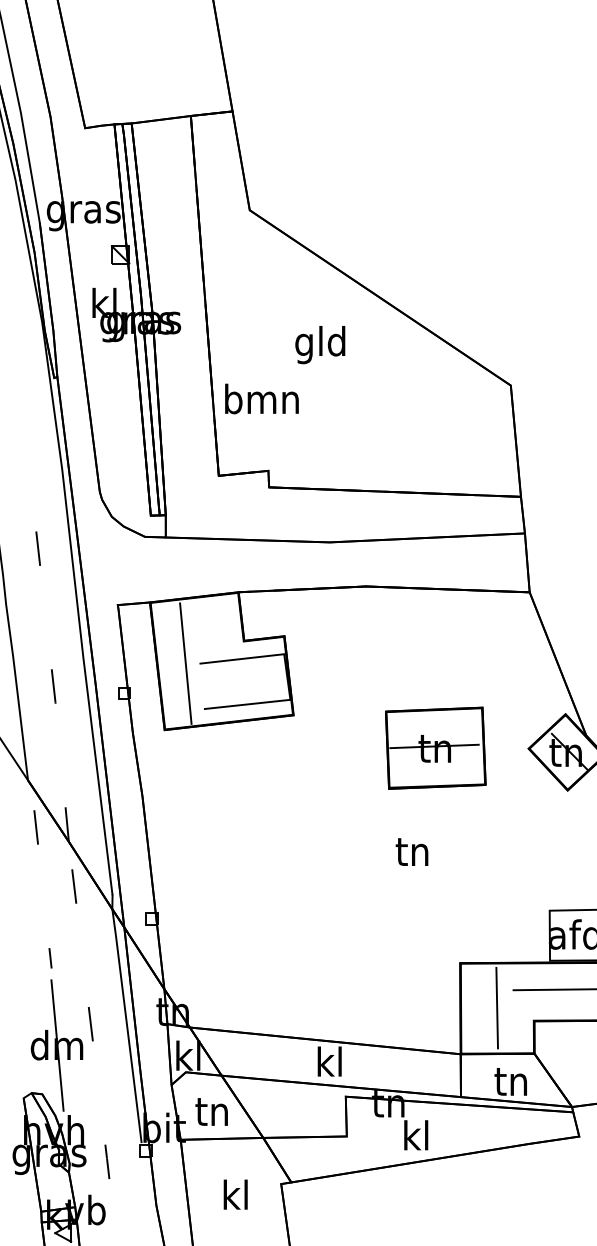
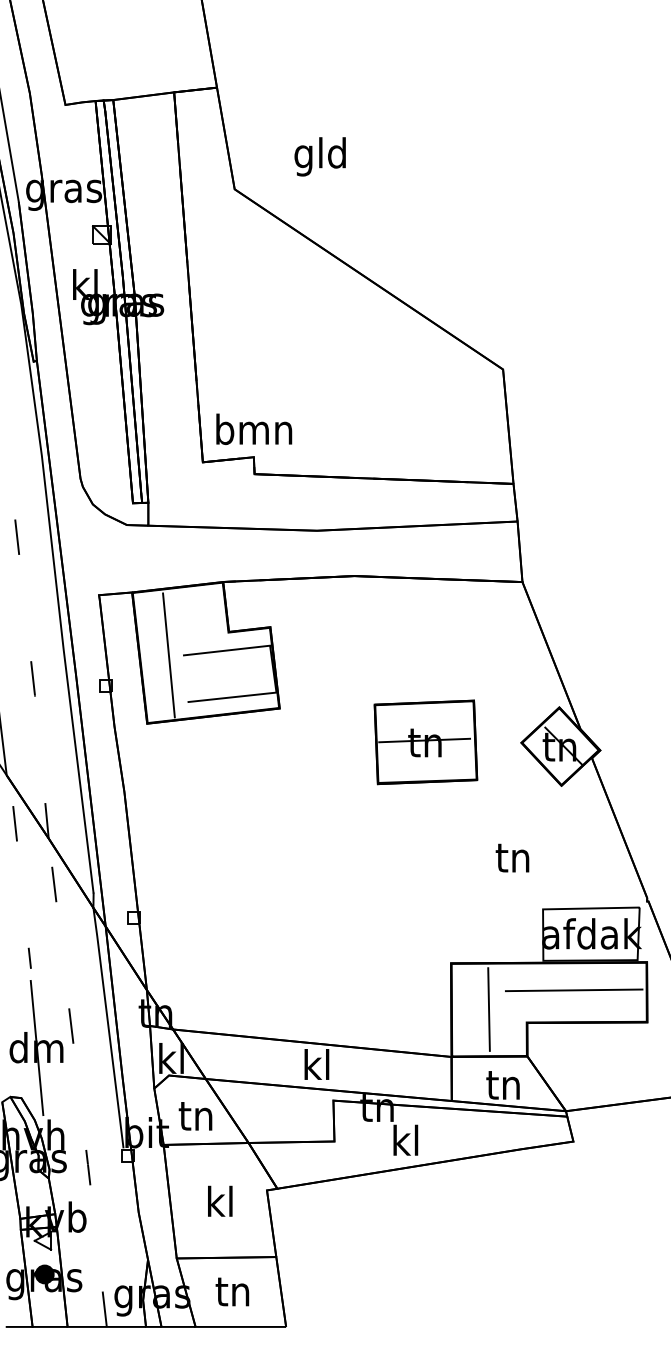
text: (319, 344) -> (319, 156), moved
text: (262, 398) -> (254, 428), moved
text: (412, 851) -> (512, 857), moved

